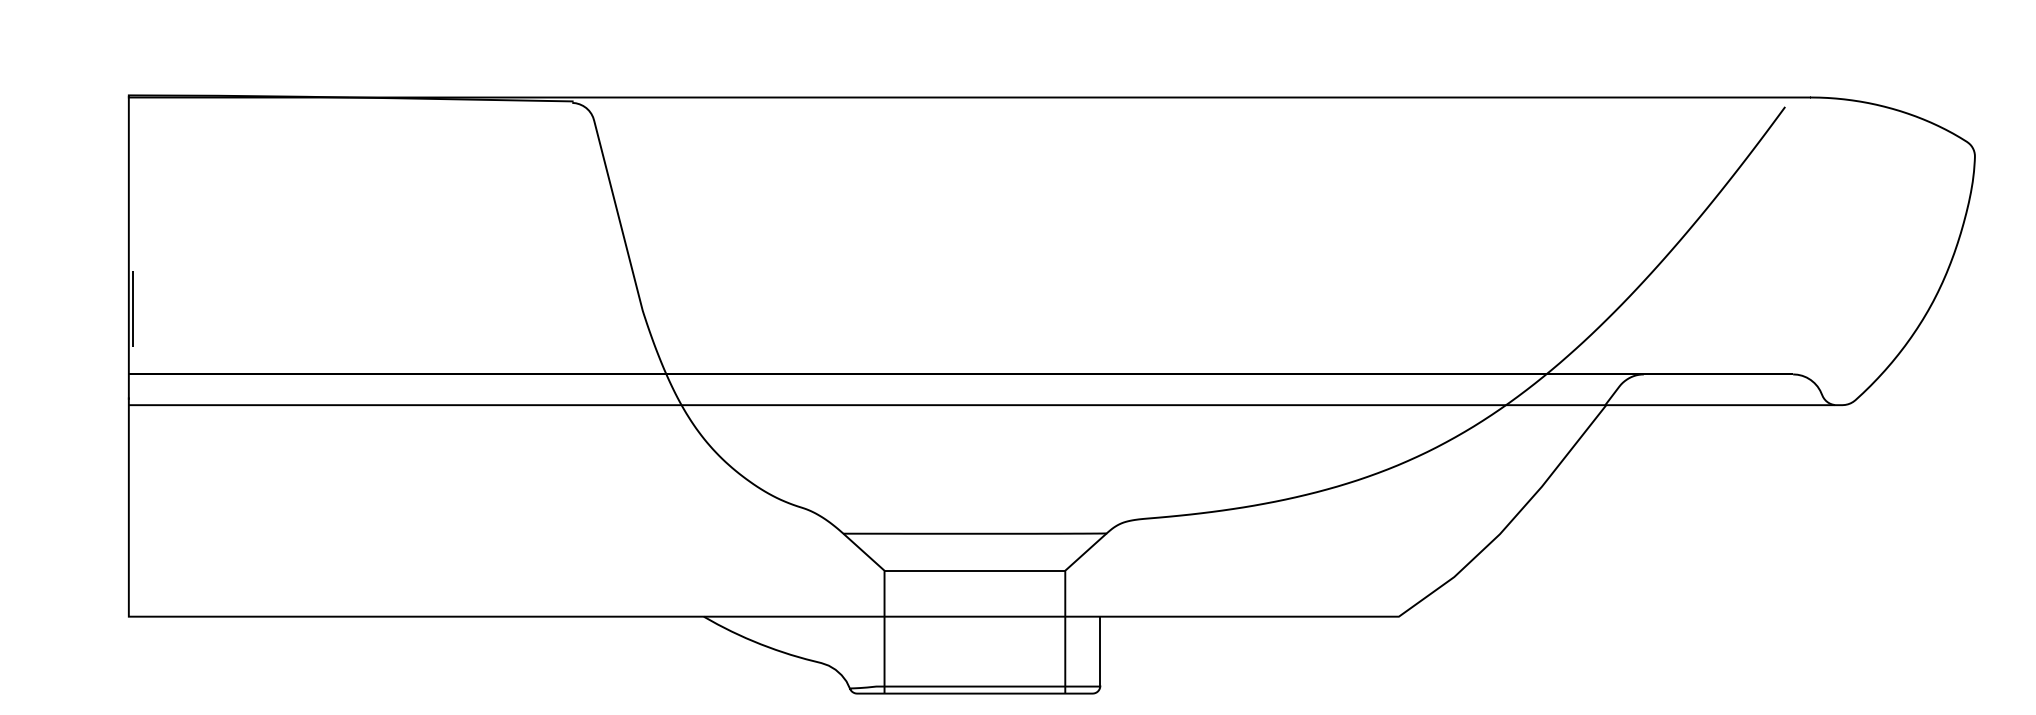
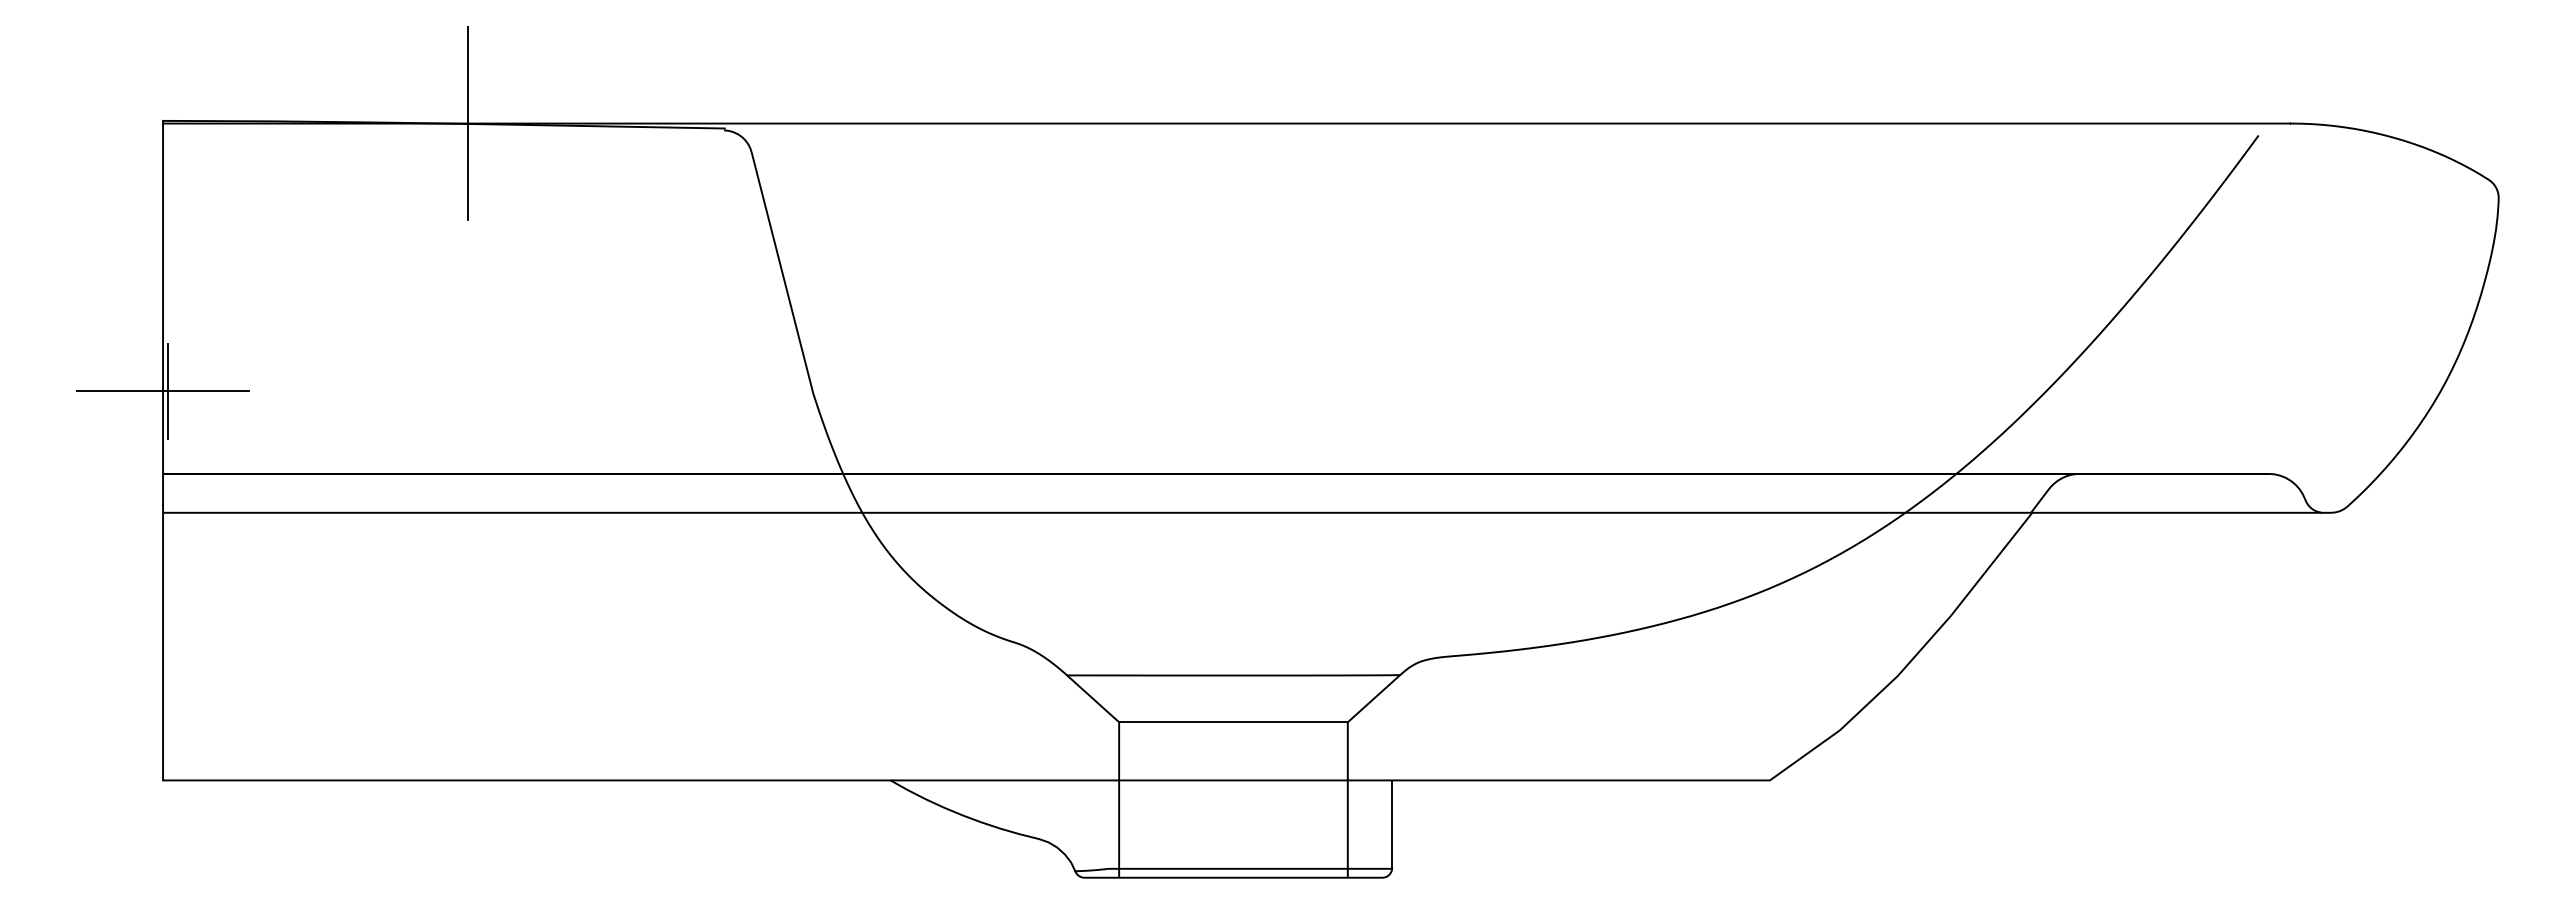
line: (369, 97) -> (467, 123), added
line: (128, 309) -> (162, 391), added

